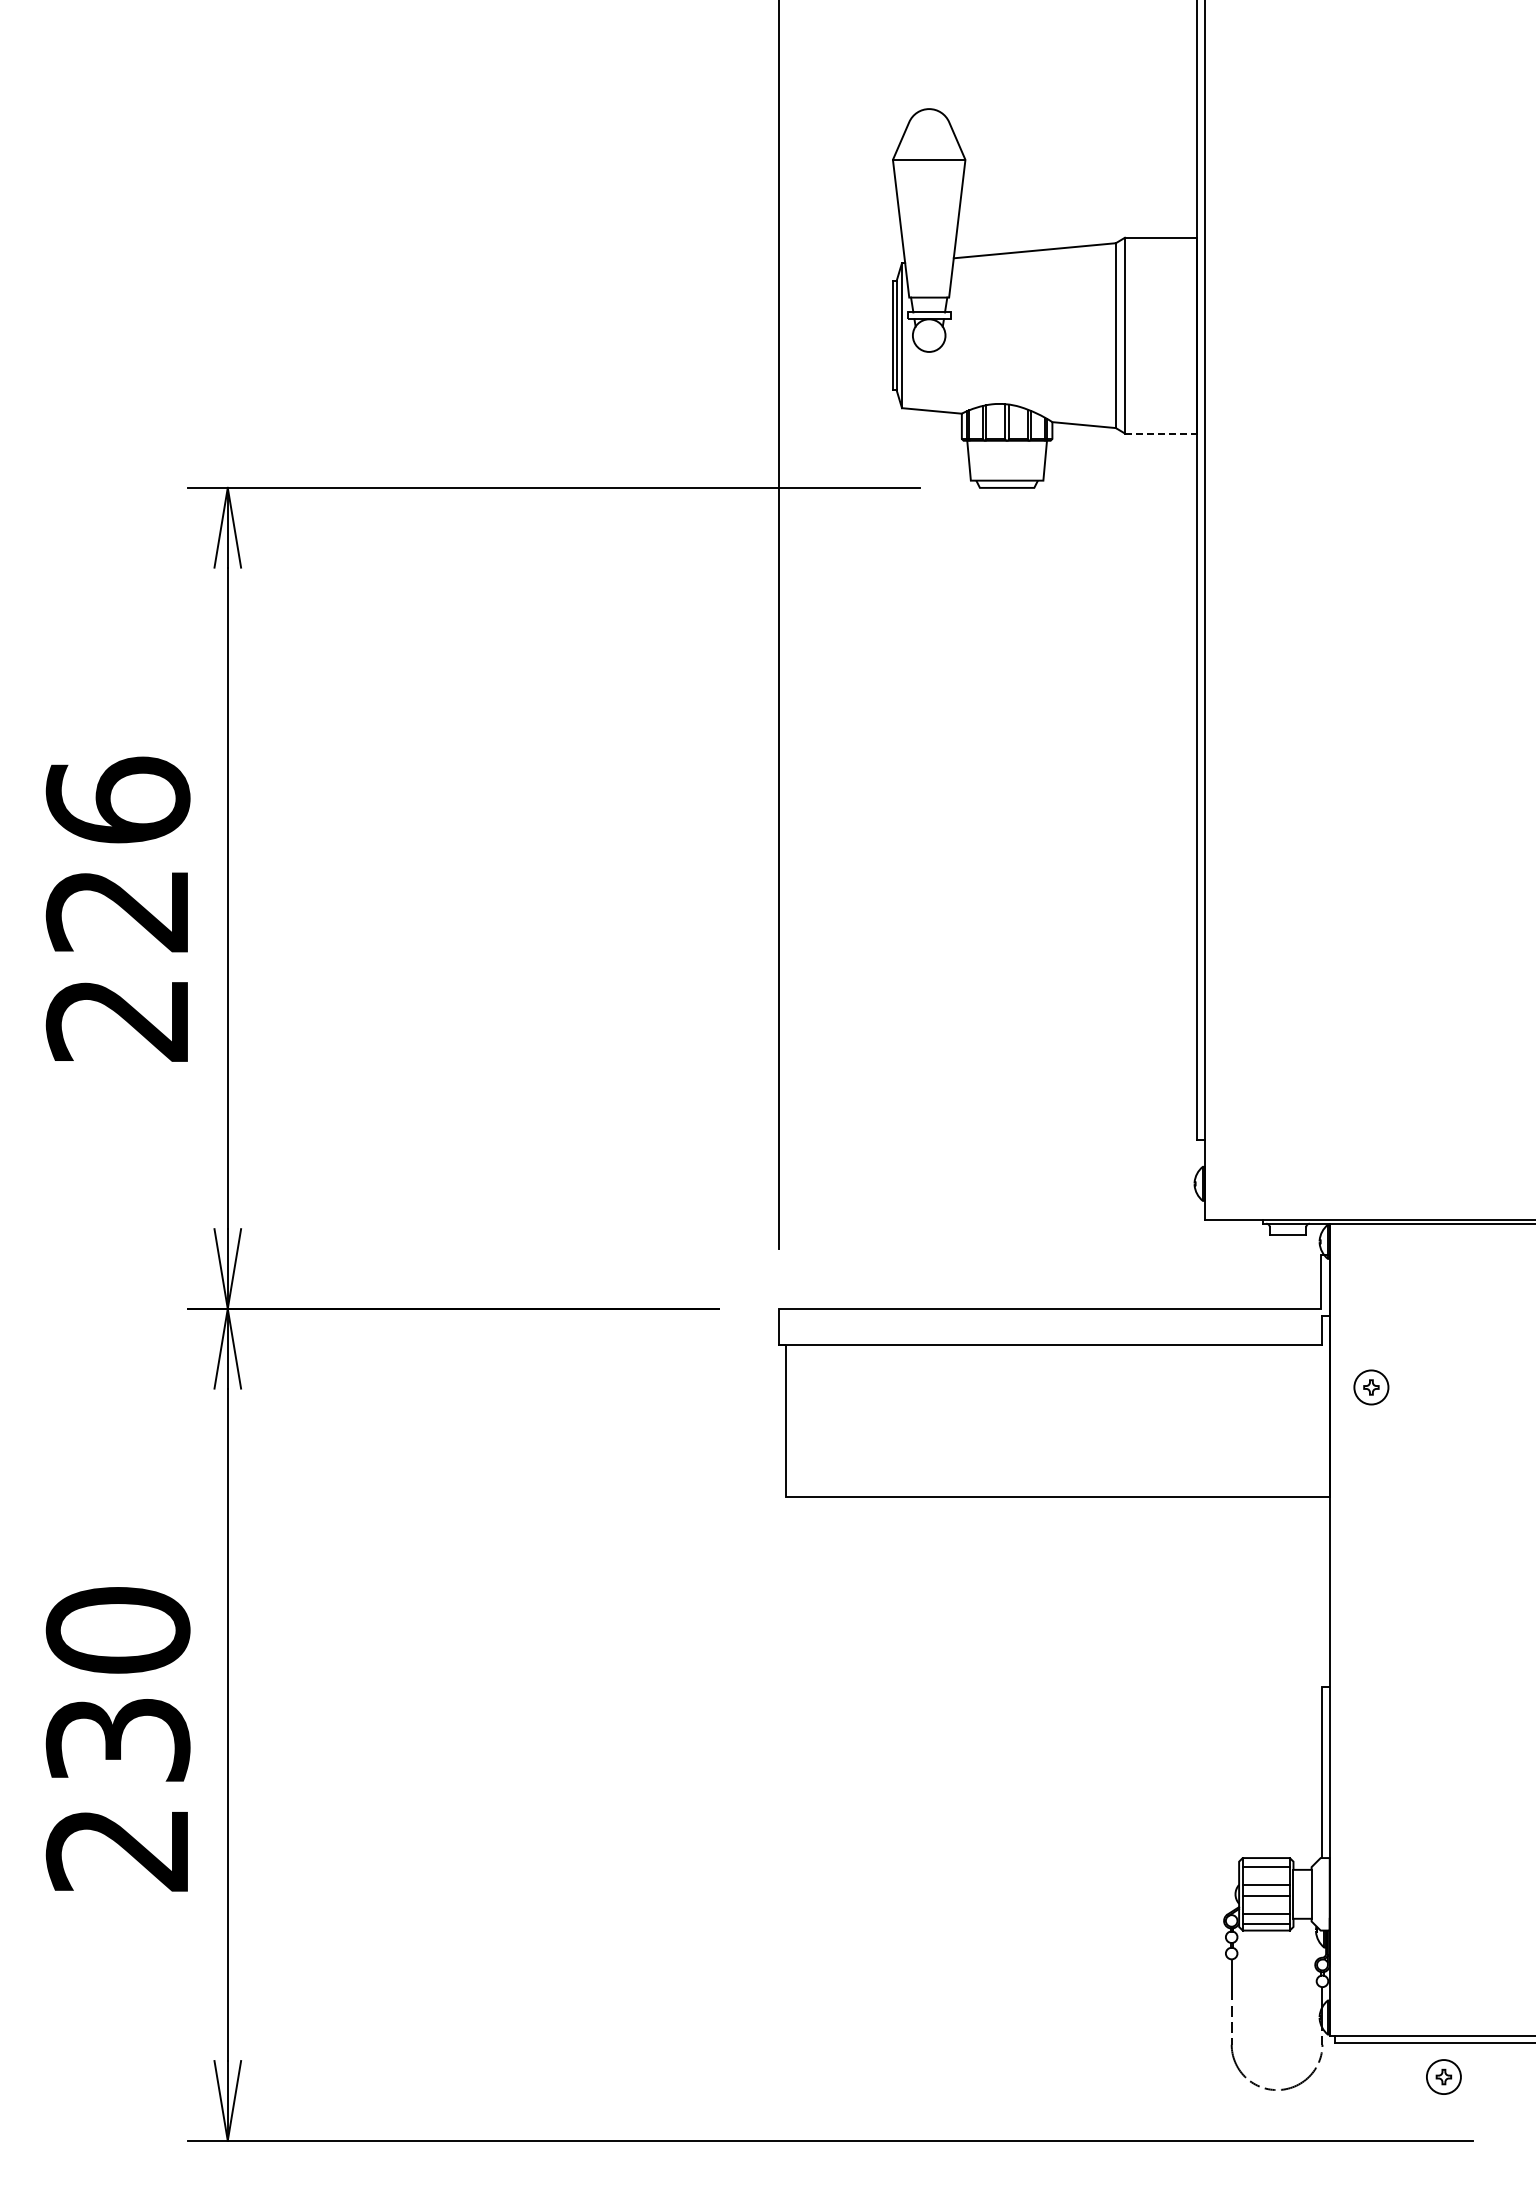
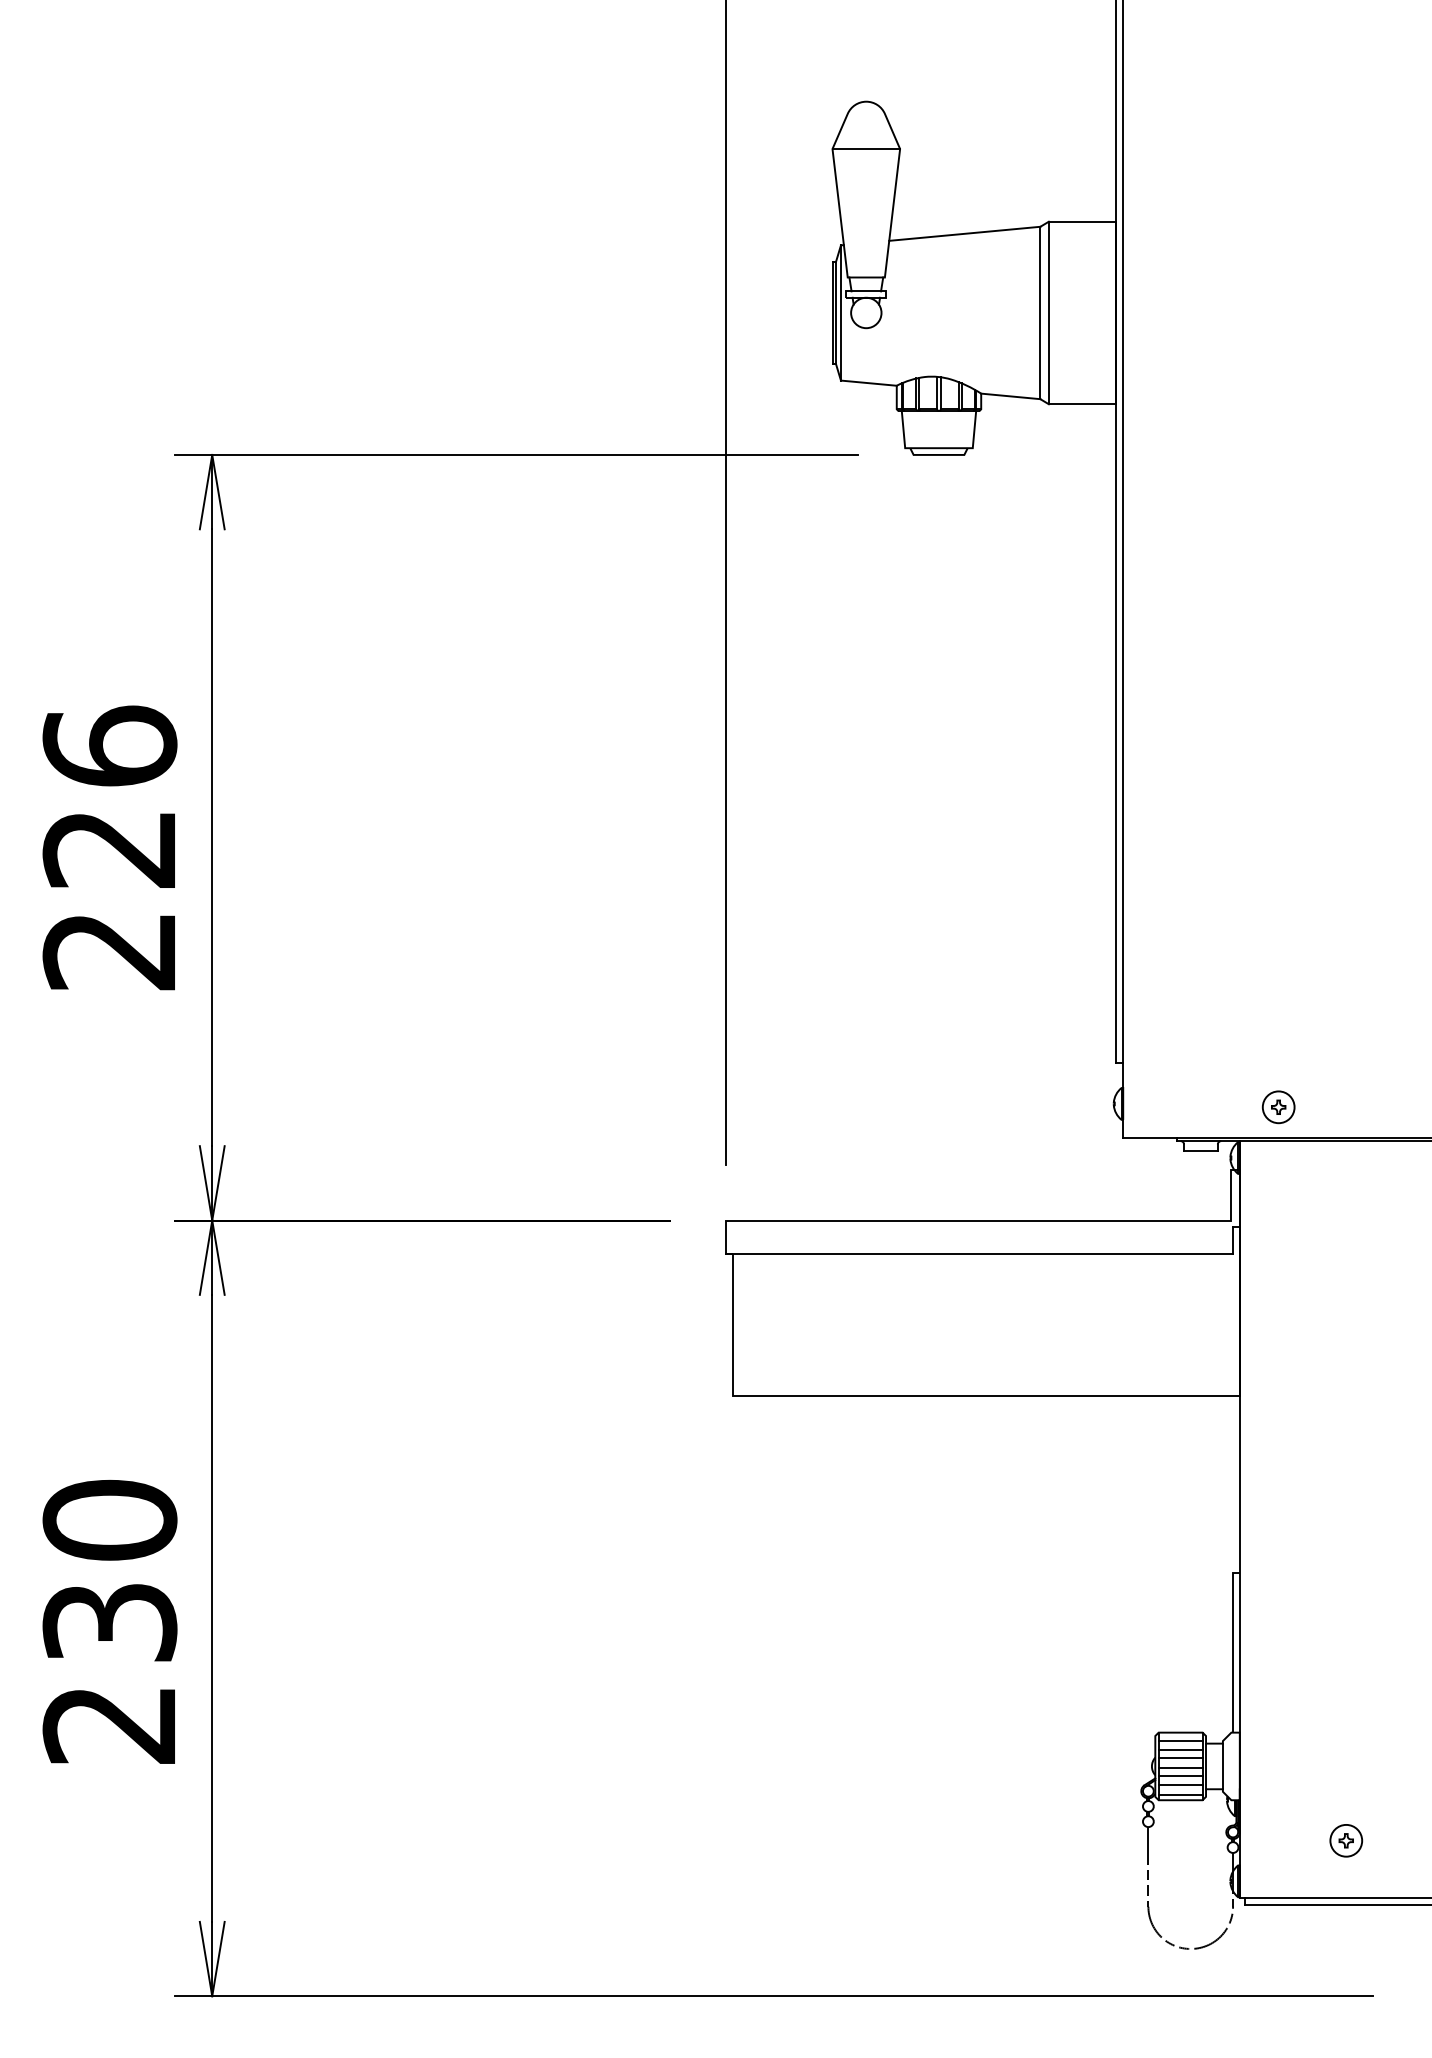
line: (1161, 433) -> (1082, 404), dashed -> solid
part: (1371, 1387) -> (1278, 1107), moved
line: (1265, 1876) -> (1179, 1749), added
line: (1265, 1904) -> (1179, 1775), added
part: (1443, 2076) -> (1345, 1840), moved

